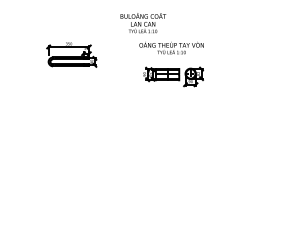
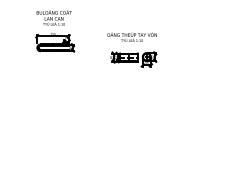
text: (142, 22) -> (53, 17), moved

